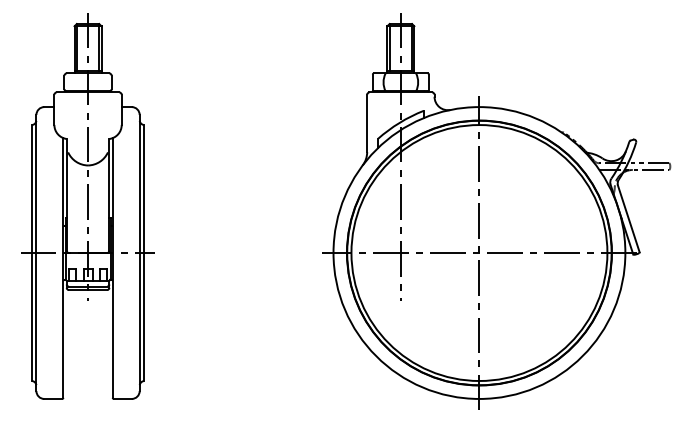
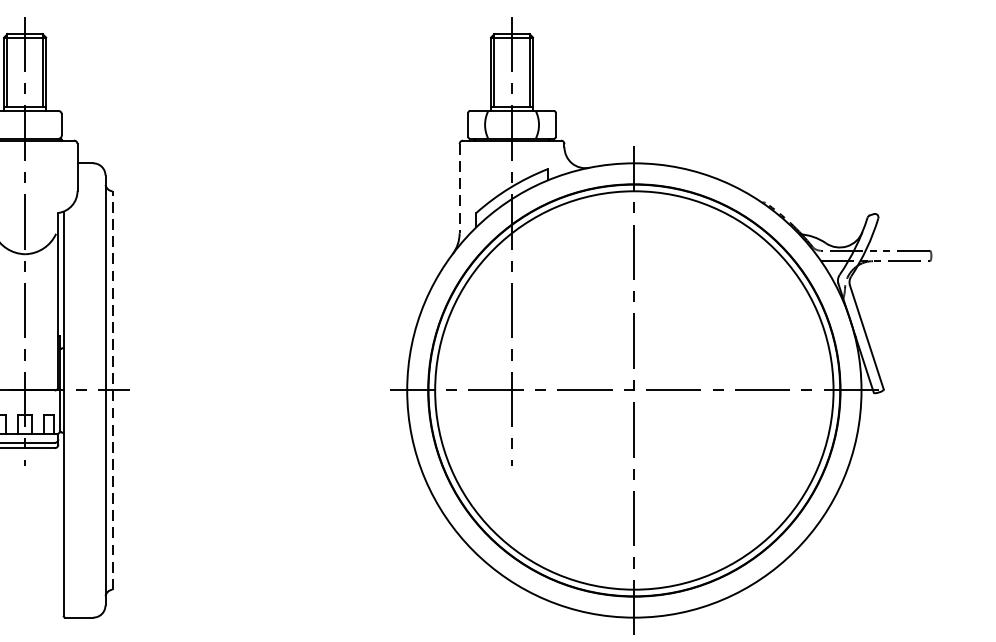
line: (367, 123) -> (460, 188), solid -> dashed
line: (144, 253) -> (112, 391), solid -> dashed

